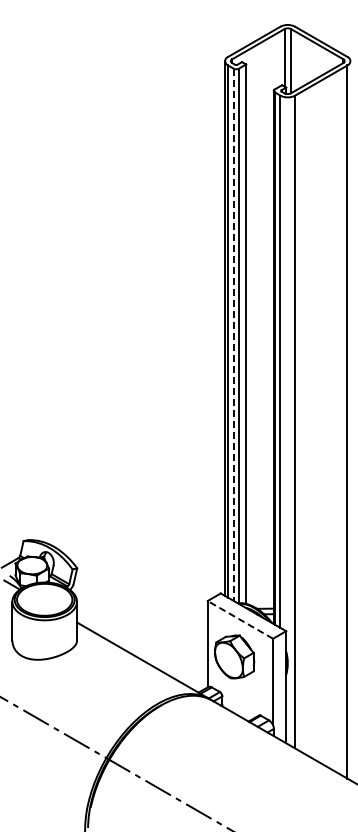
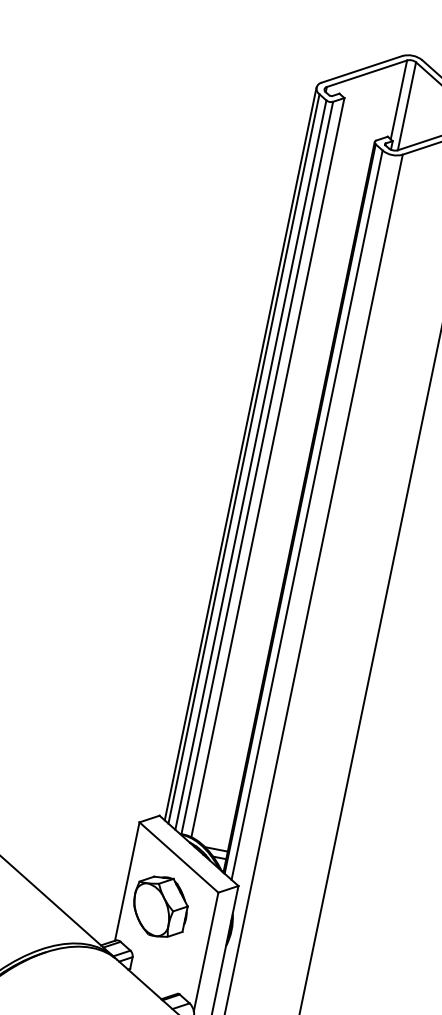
line: (233, 335) -> (250, 465), dashed -> solid
line: (240, 619) -> (179, 857), dashed -> solid

